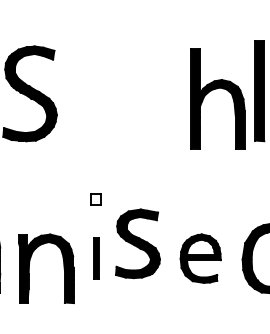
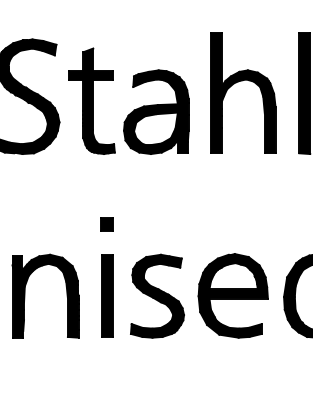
part: (213, 90) -> (237, 83), moved
part: (119, 103) -> (135, 108), added
fill: (95, 199) -> (106, 224), added
part: (137, 243) -> (156, 295), moved
part: (96, 258) -> (107, 295), size x1.67
part: (200, 258) -> (233, 295), size x1.43
part: (29, 268) -> (25, 295), moved

